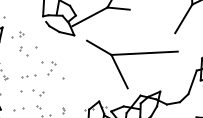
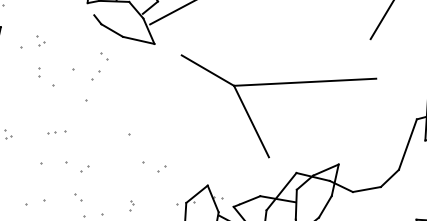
part: (51, 68) -> (99, 67), moved
part: (28, 76) -> (56, 132), size x0.6
part: (74, 92) -> (154, 166), added

